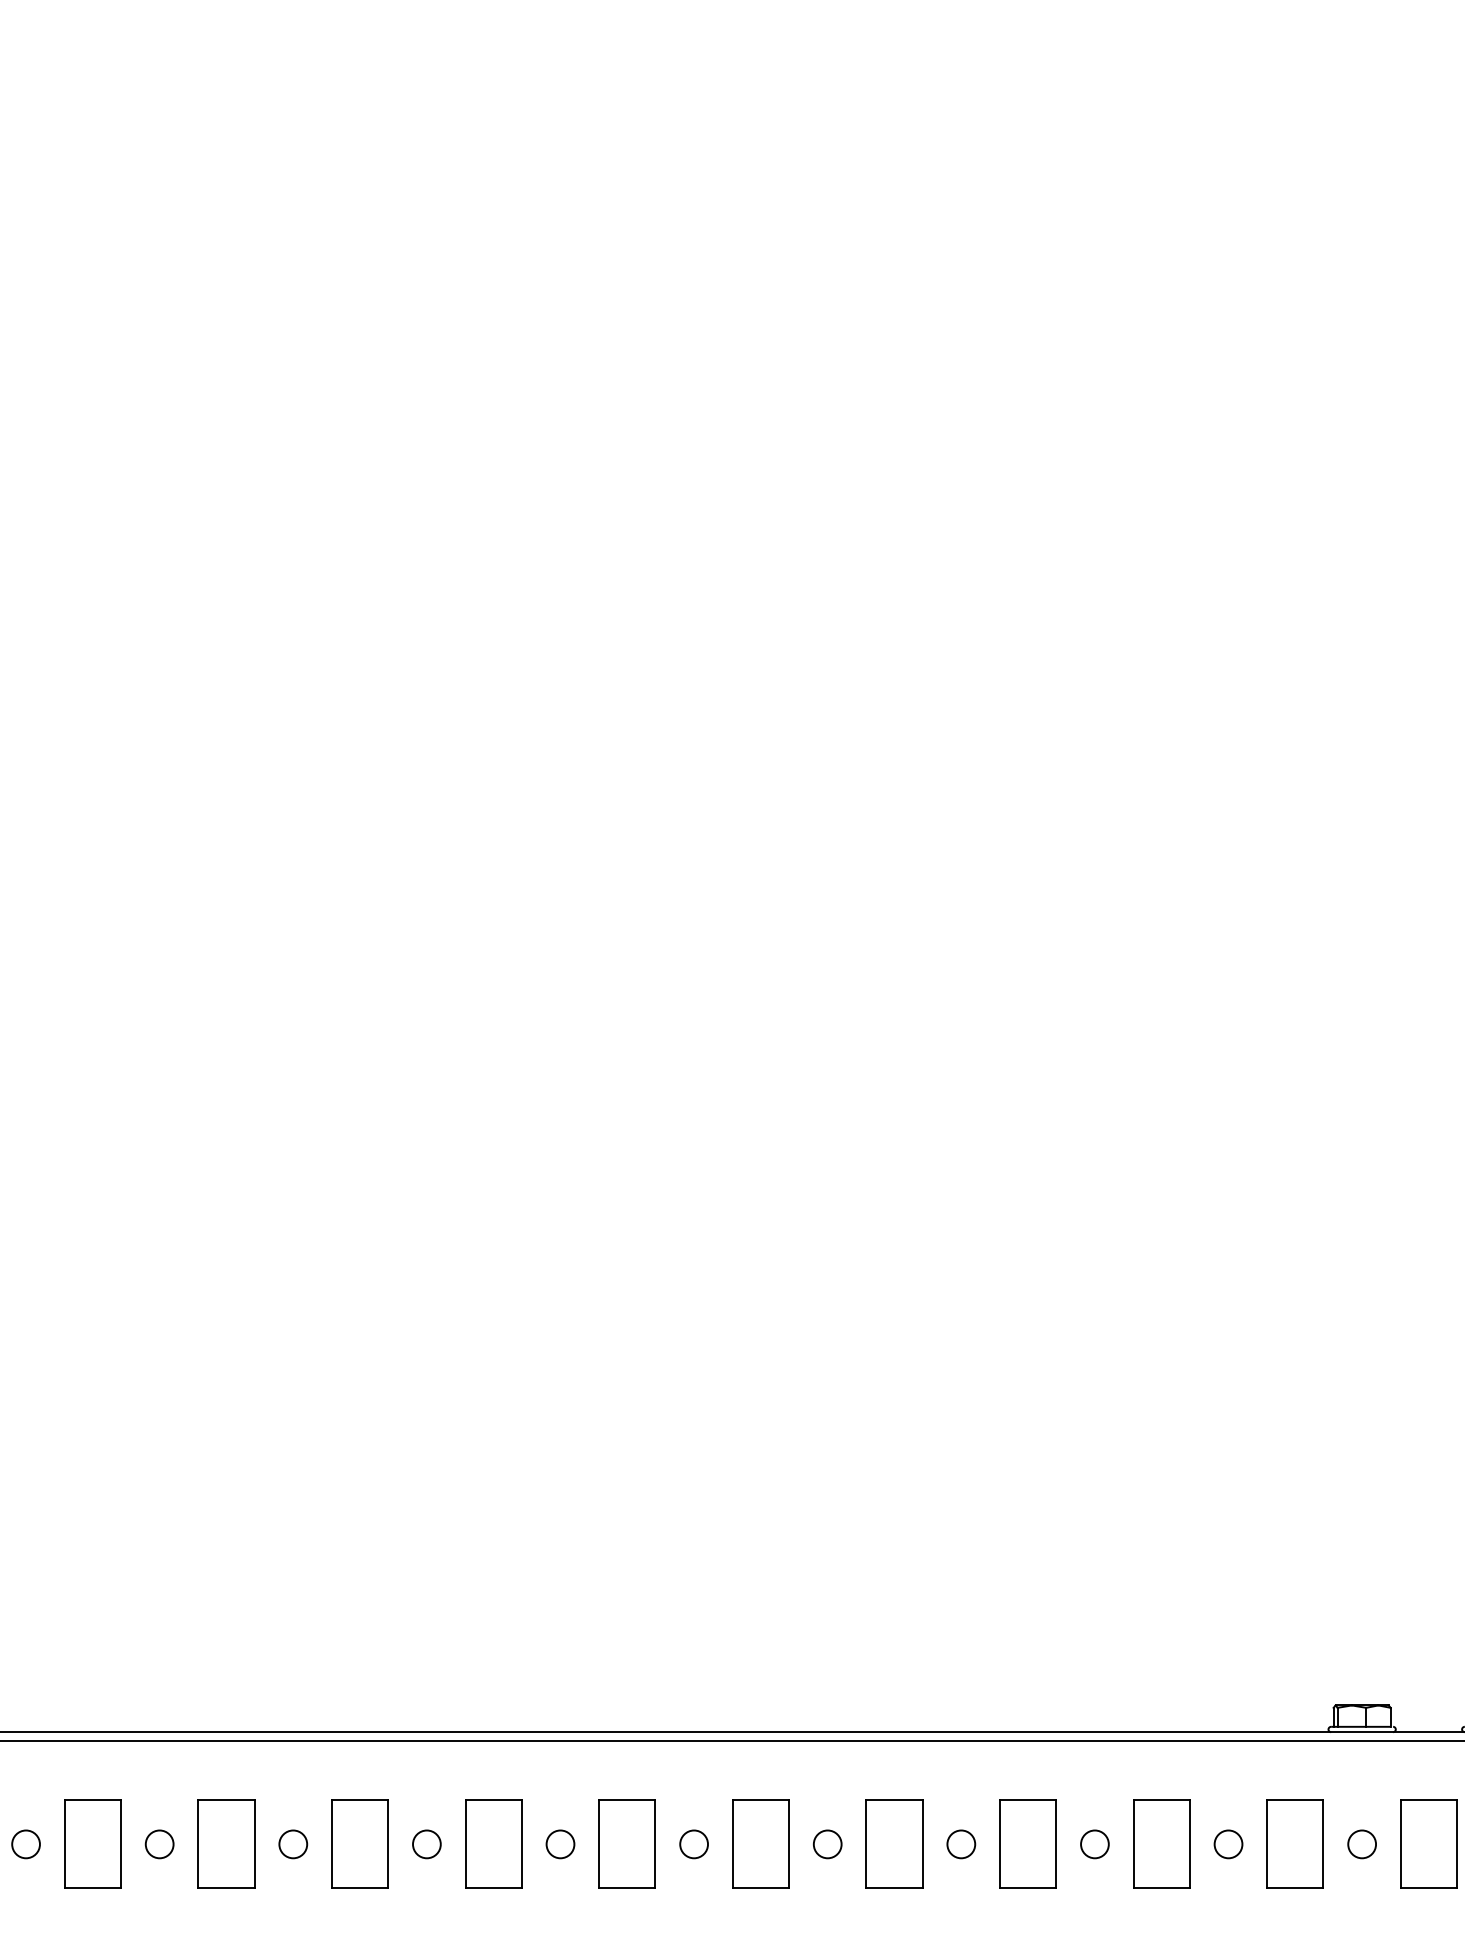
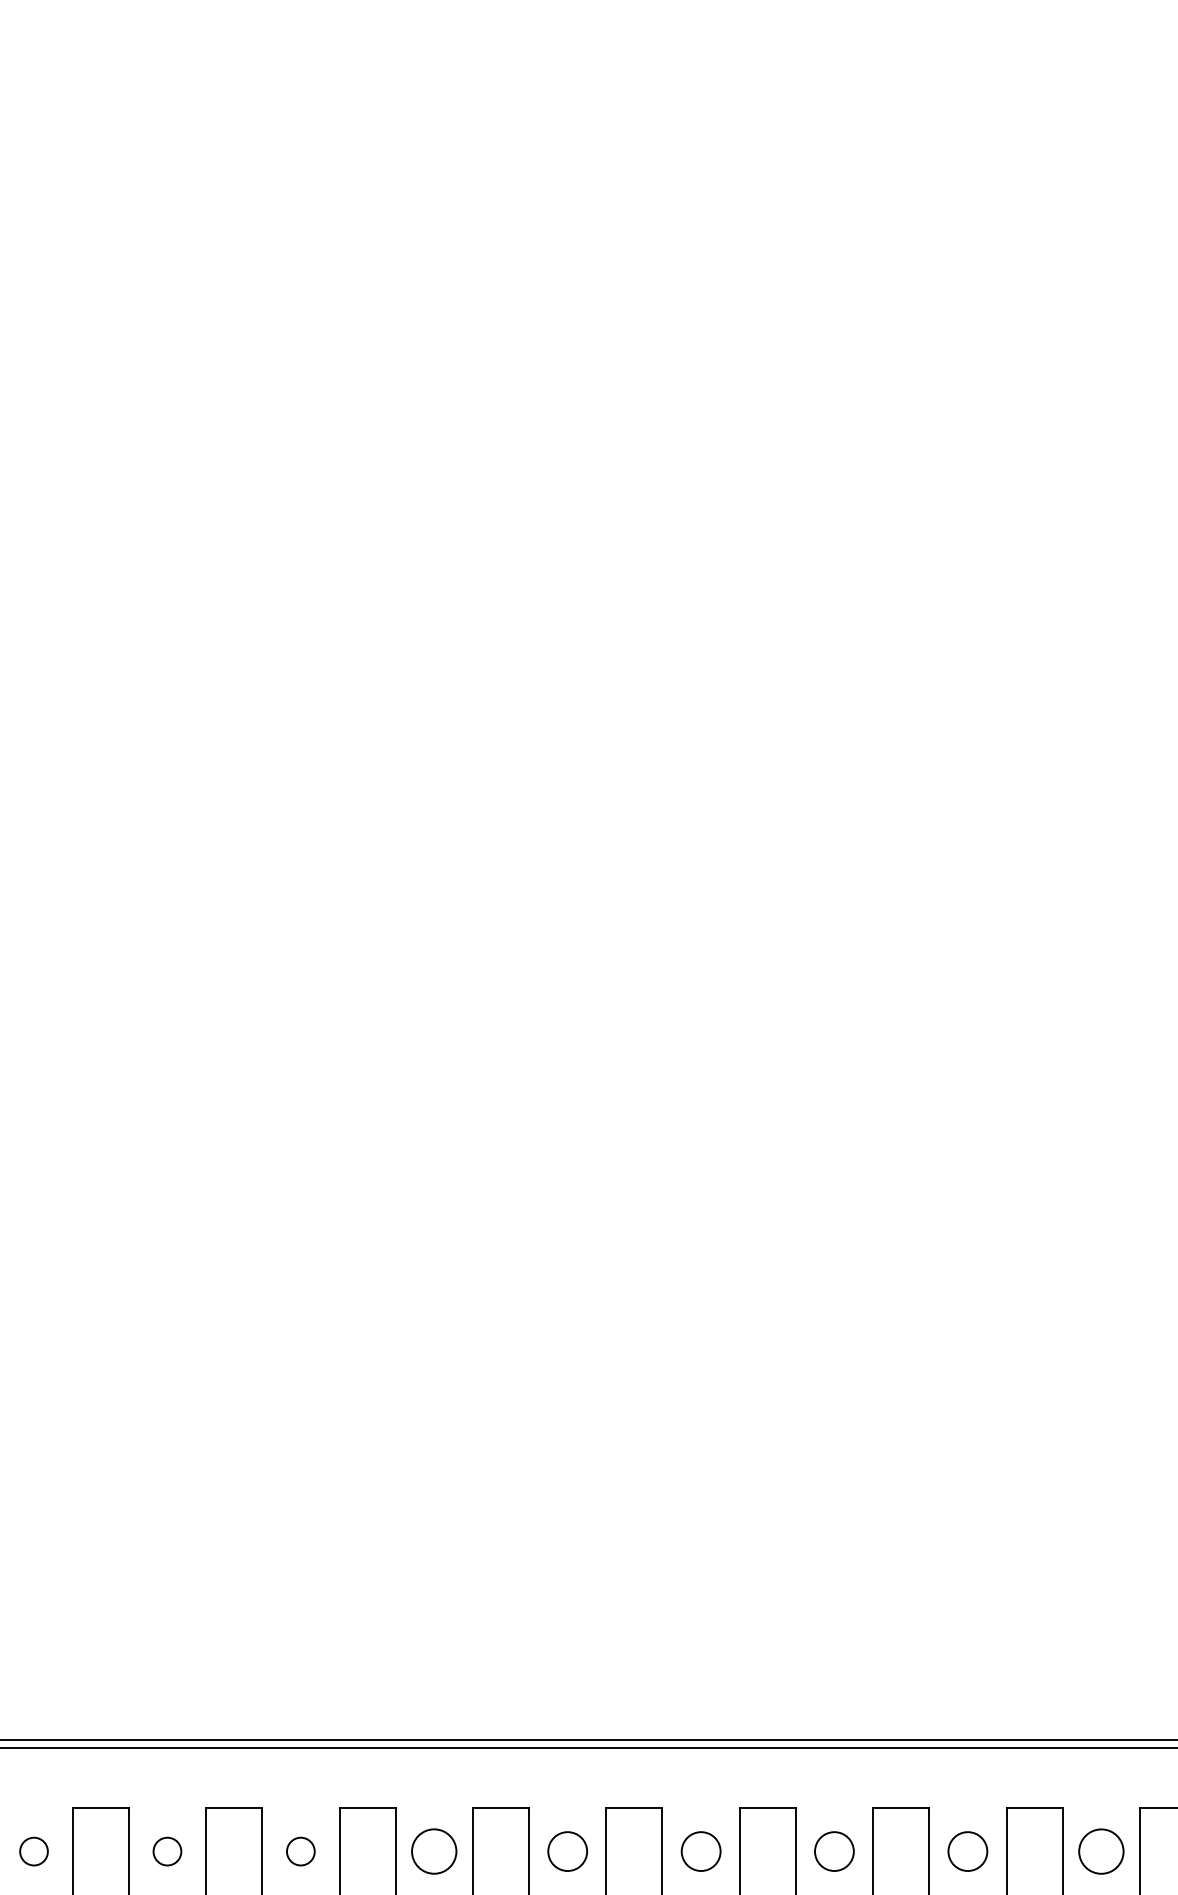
circle: (426, 1844) -> (433, 1851), size x1.6
circle: (560, 1844) -> (567, 1851), size x1.4
circle: (693, 1844) -> (700, 1851), size x1.4
circle: (827, 1844) -> (834, 1851), size x1.4
circle: (961, 1844) -> (968, 1851), size x1.4
circle: (1094, 1844) -> (1100, 1851), size x1.6

